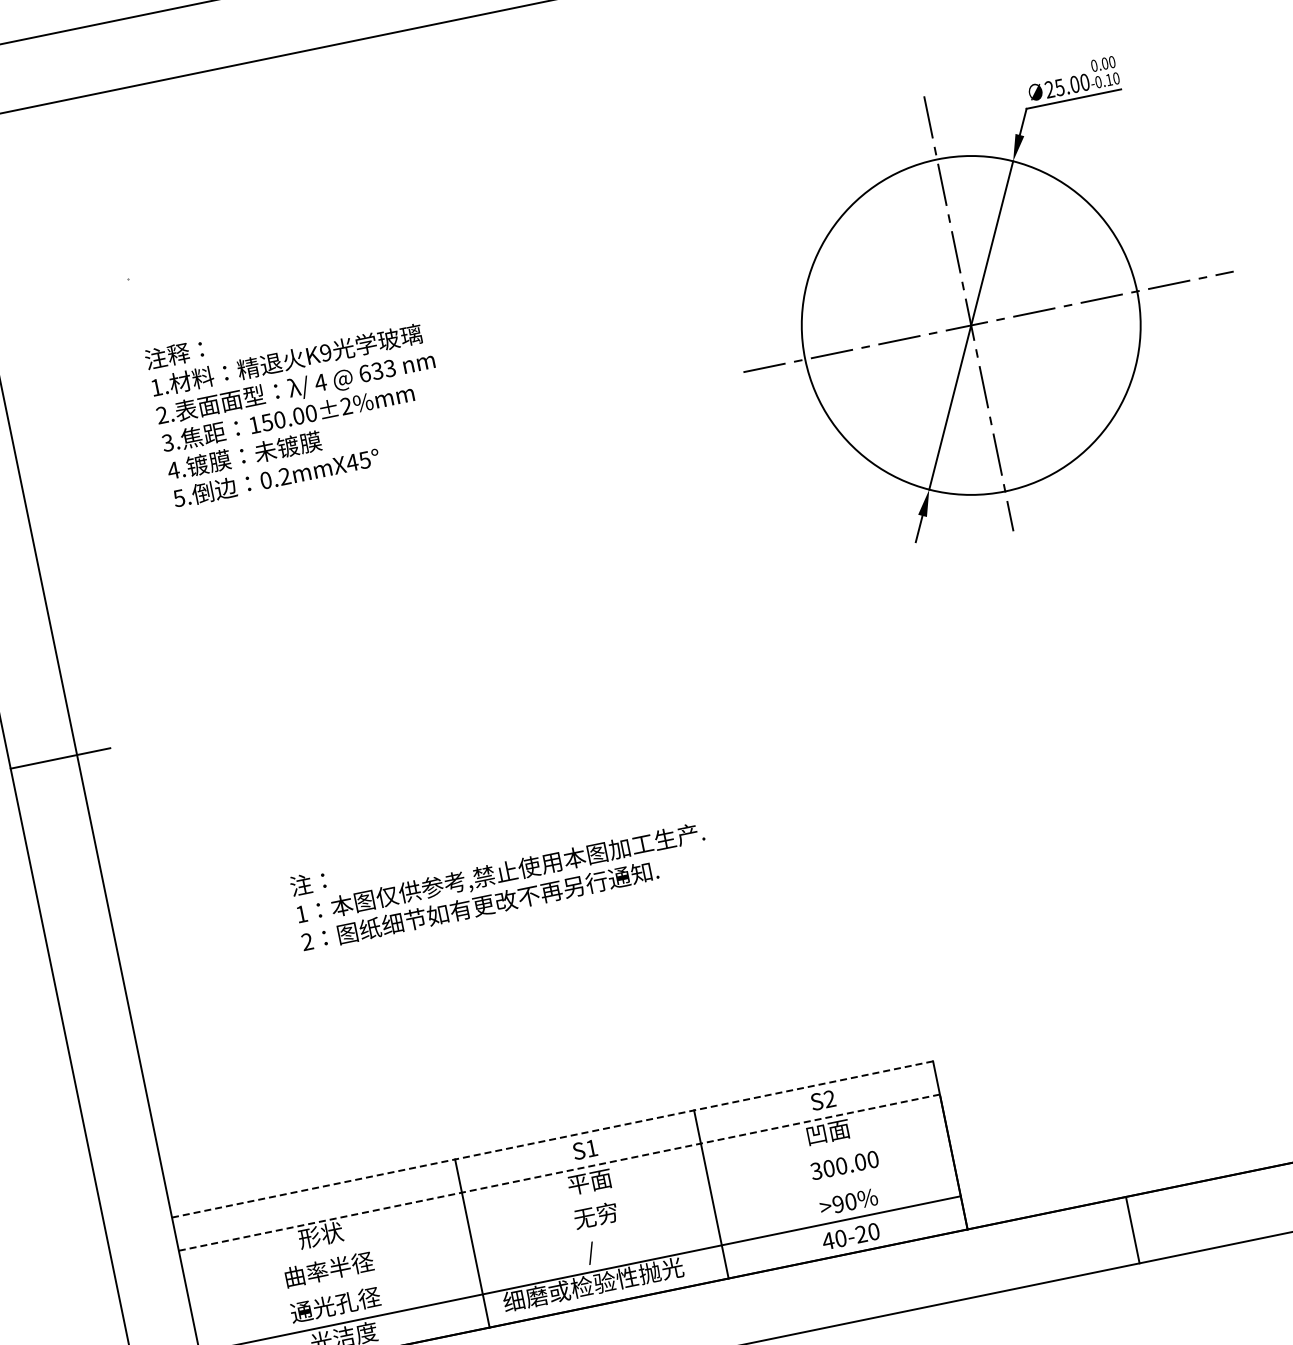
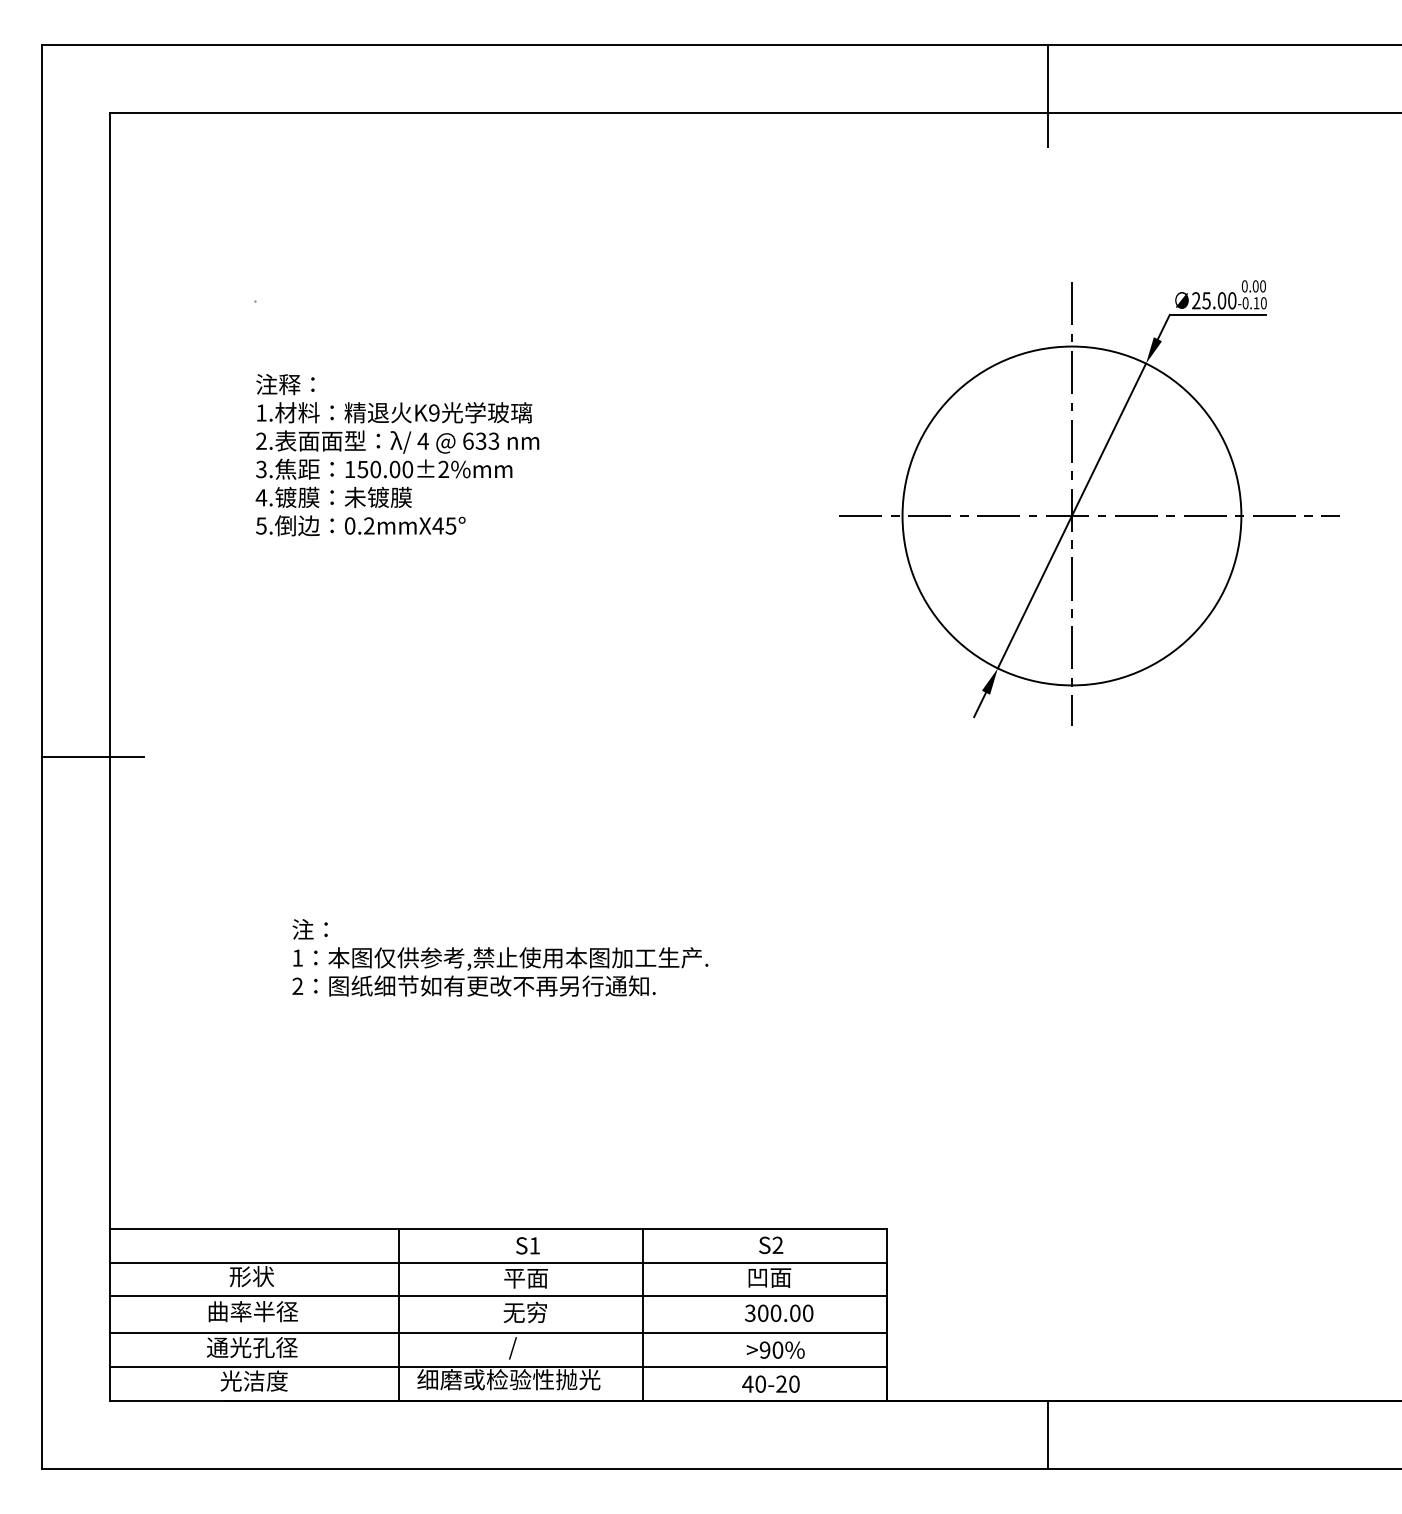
line: (552, 1139) -> (498, 1229), dashed -> solid
line: (559, 1173) -> (498, 1263), dashed -> solid
line: (565, 1205) -> (497, 1296), added
line: (572, 1241) -> (497, 1333), added

